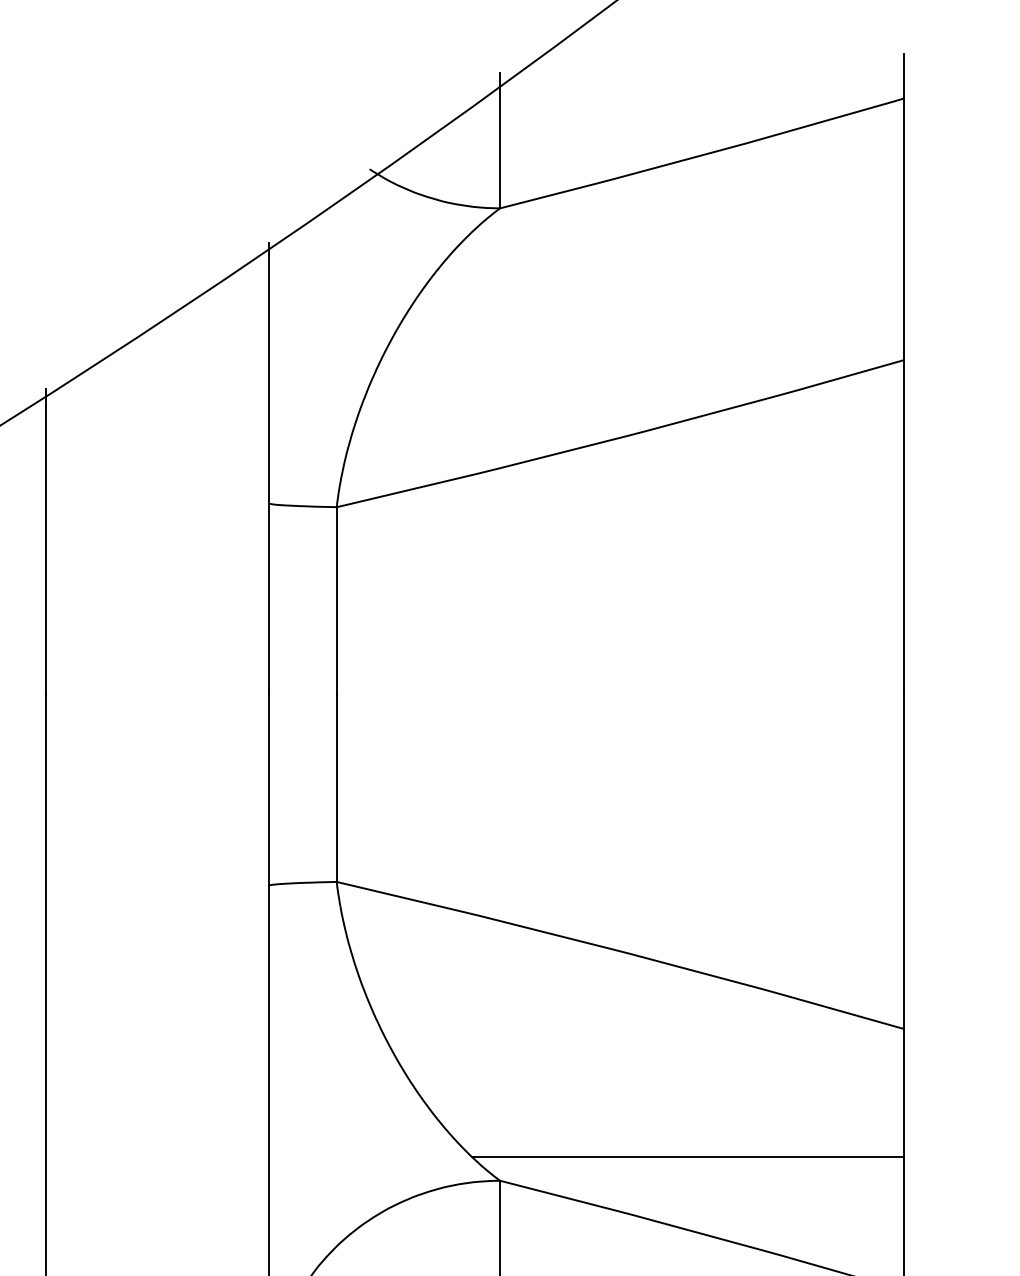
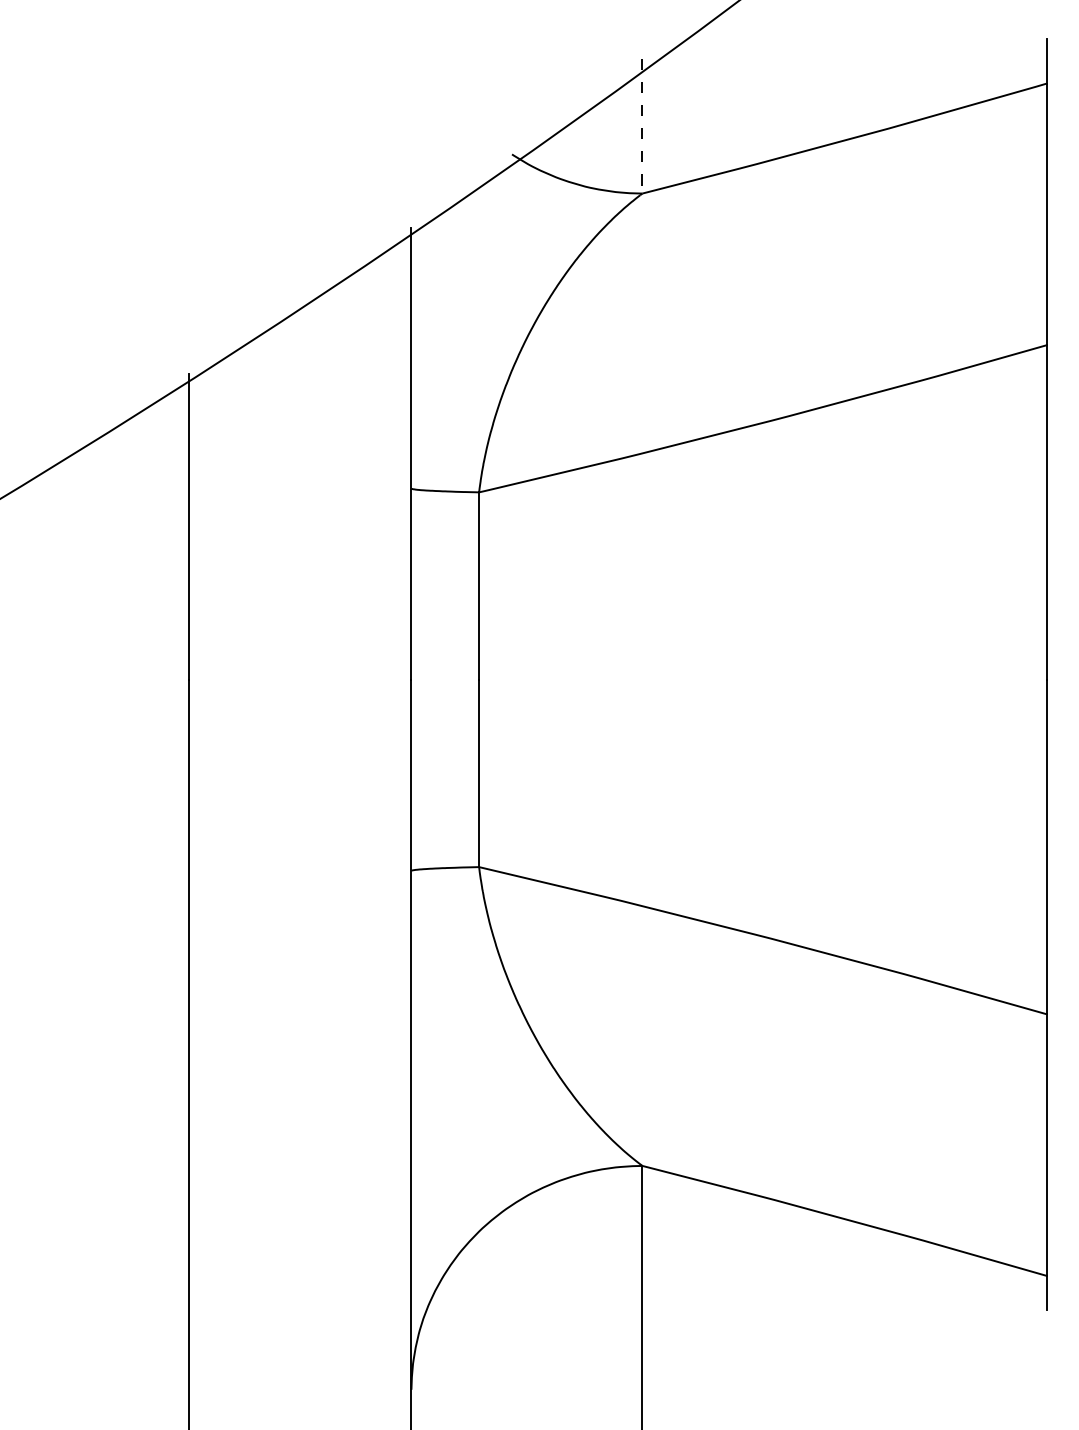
line: (500, 141) -> (642, 126), solid -> dashed
line: (688, 1156) -> (830, 1141), removed

